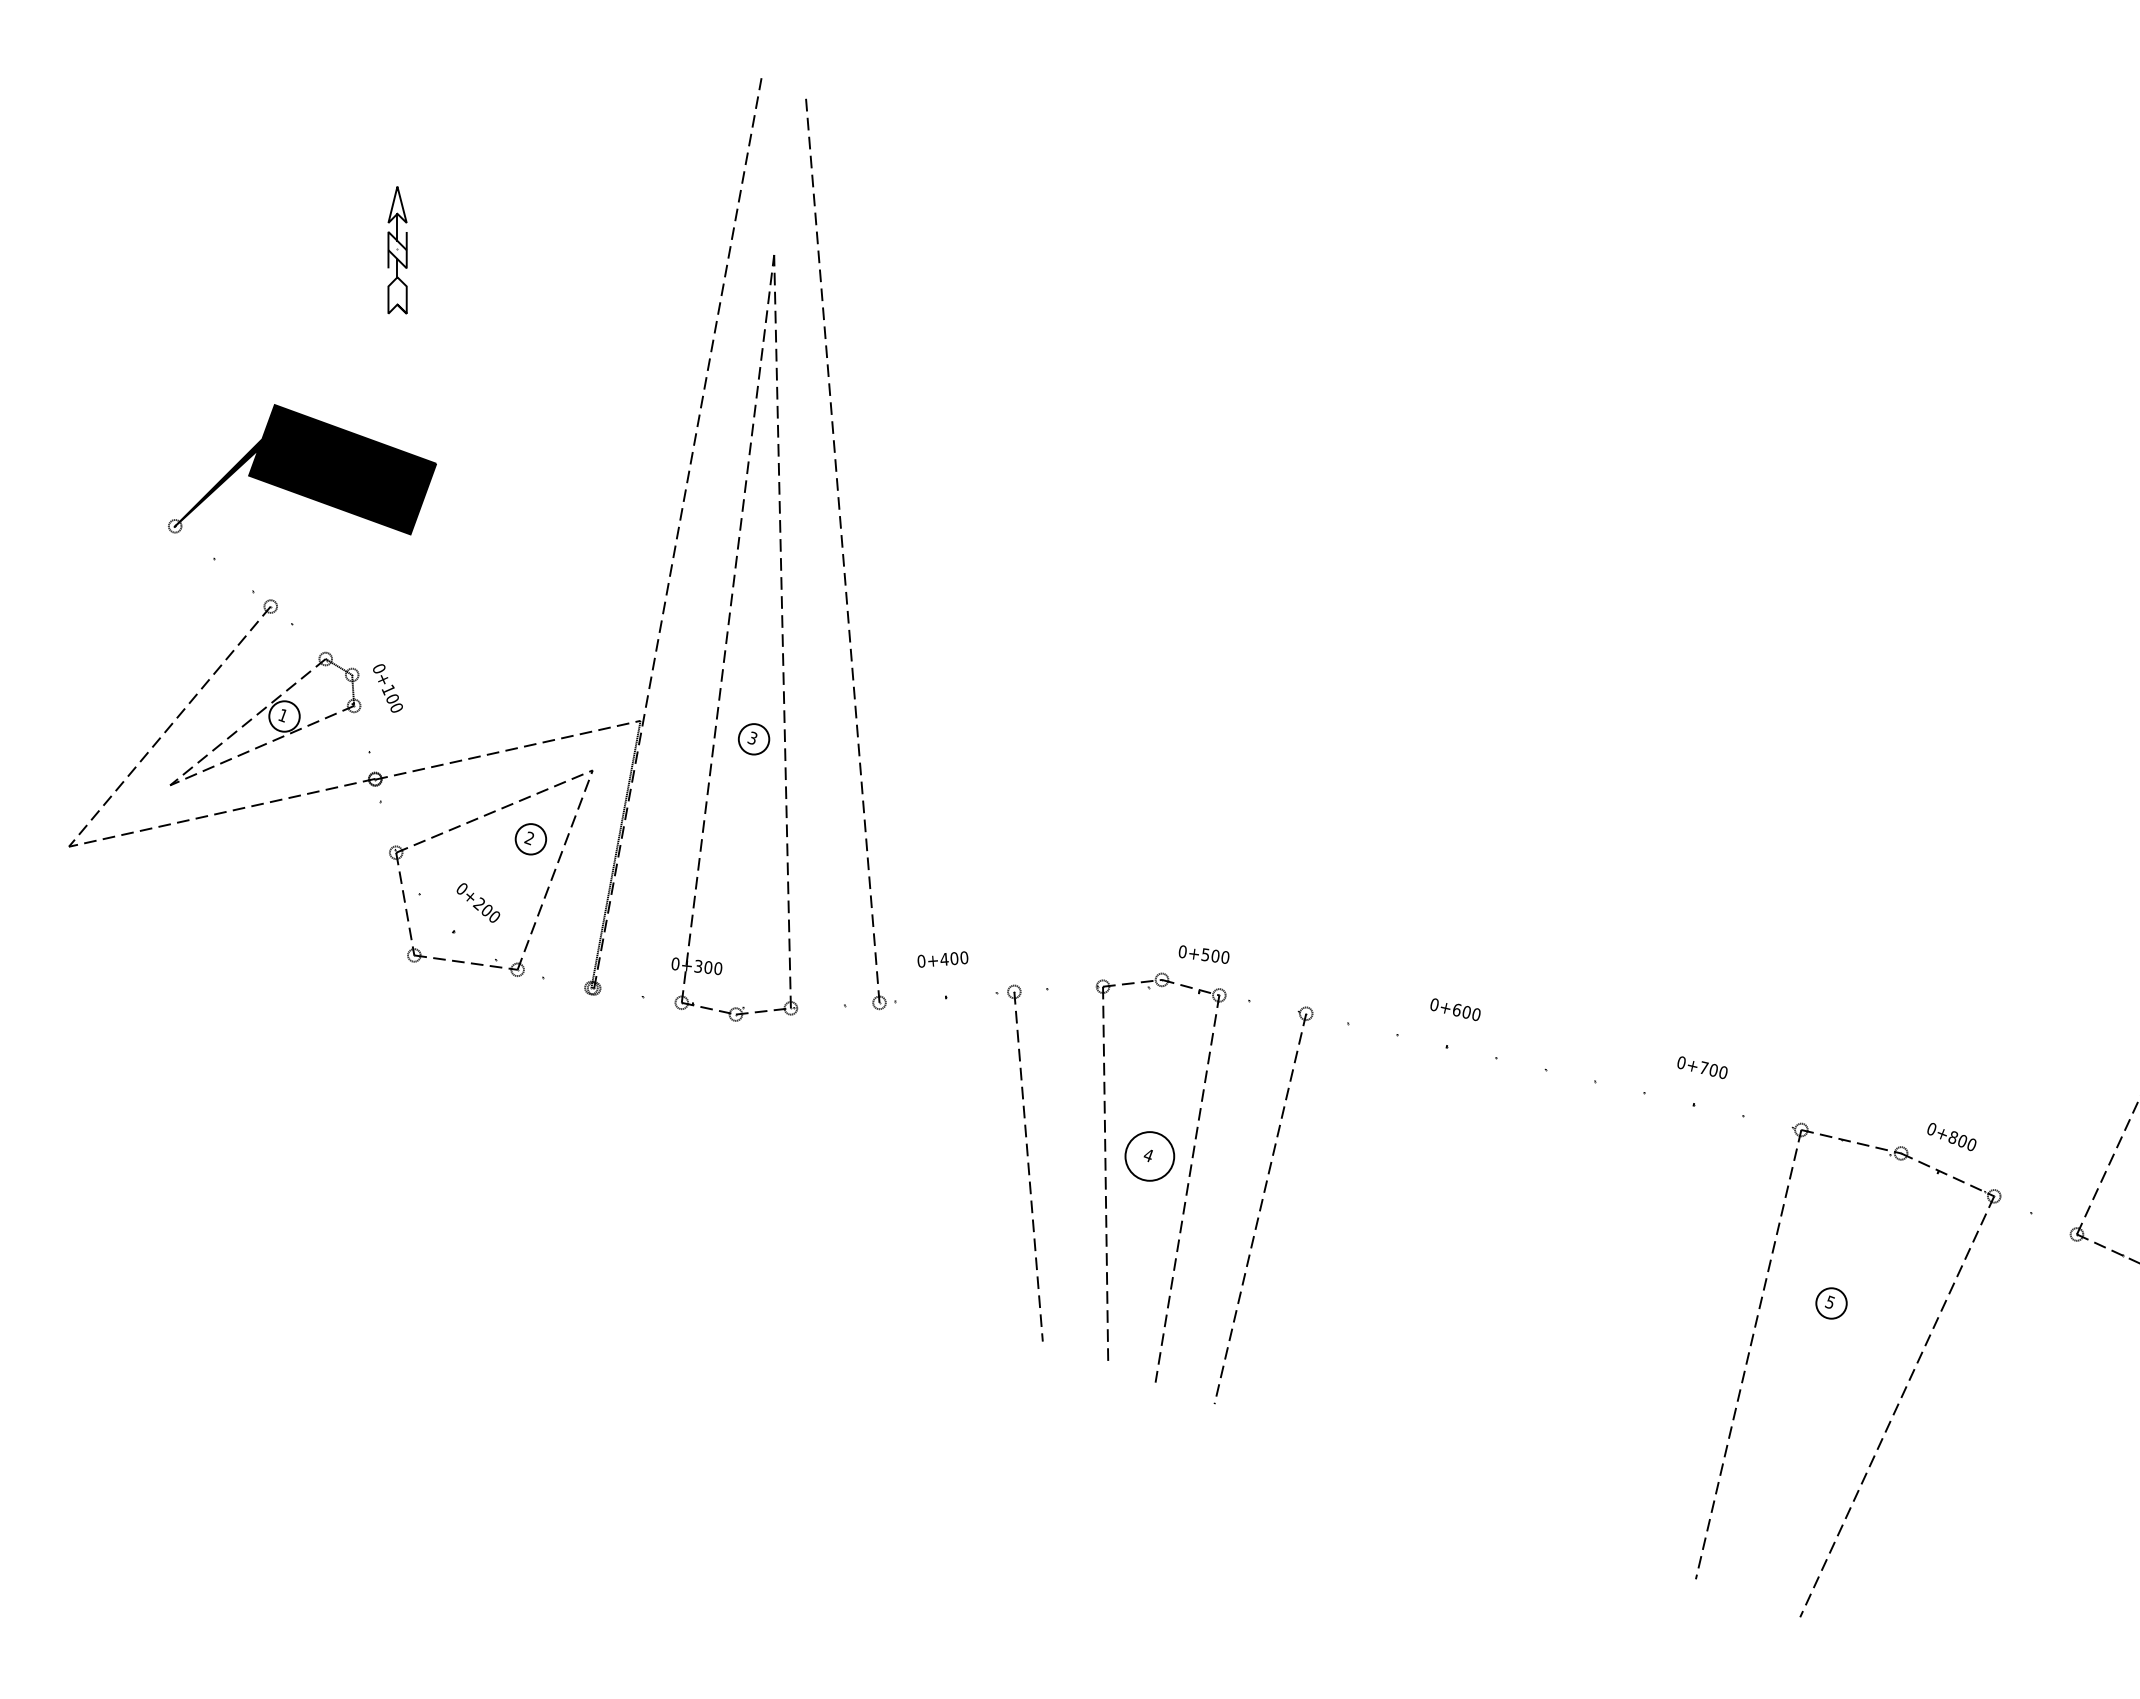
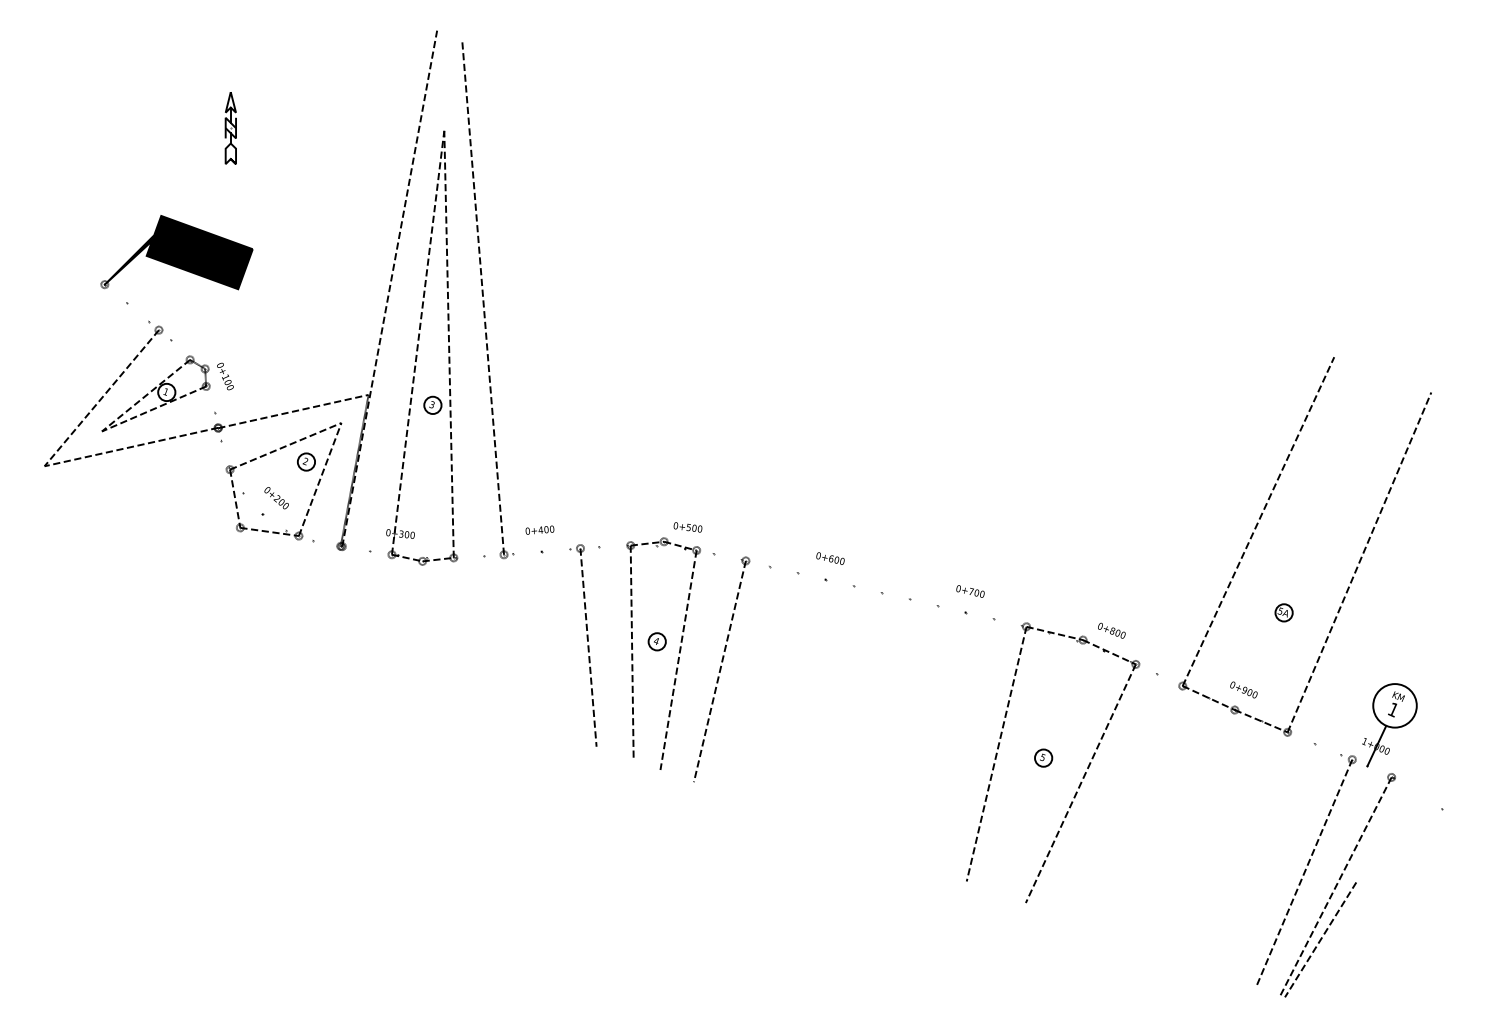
circle: (1148, 1155) -> (656, 641), size x0.62
part: (1831, 1302) -> (1043, 757), moved

